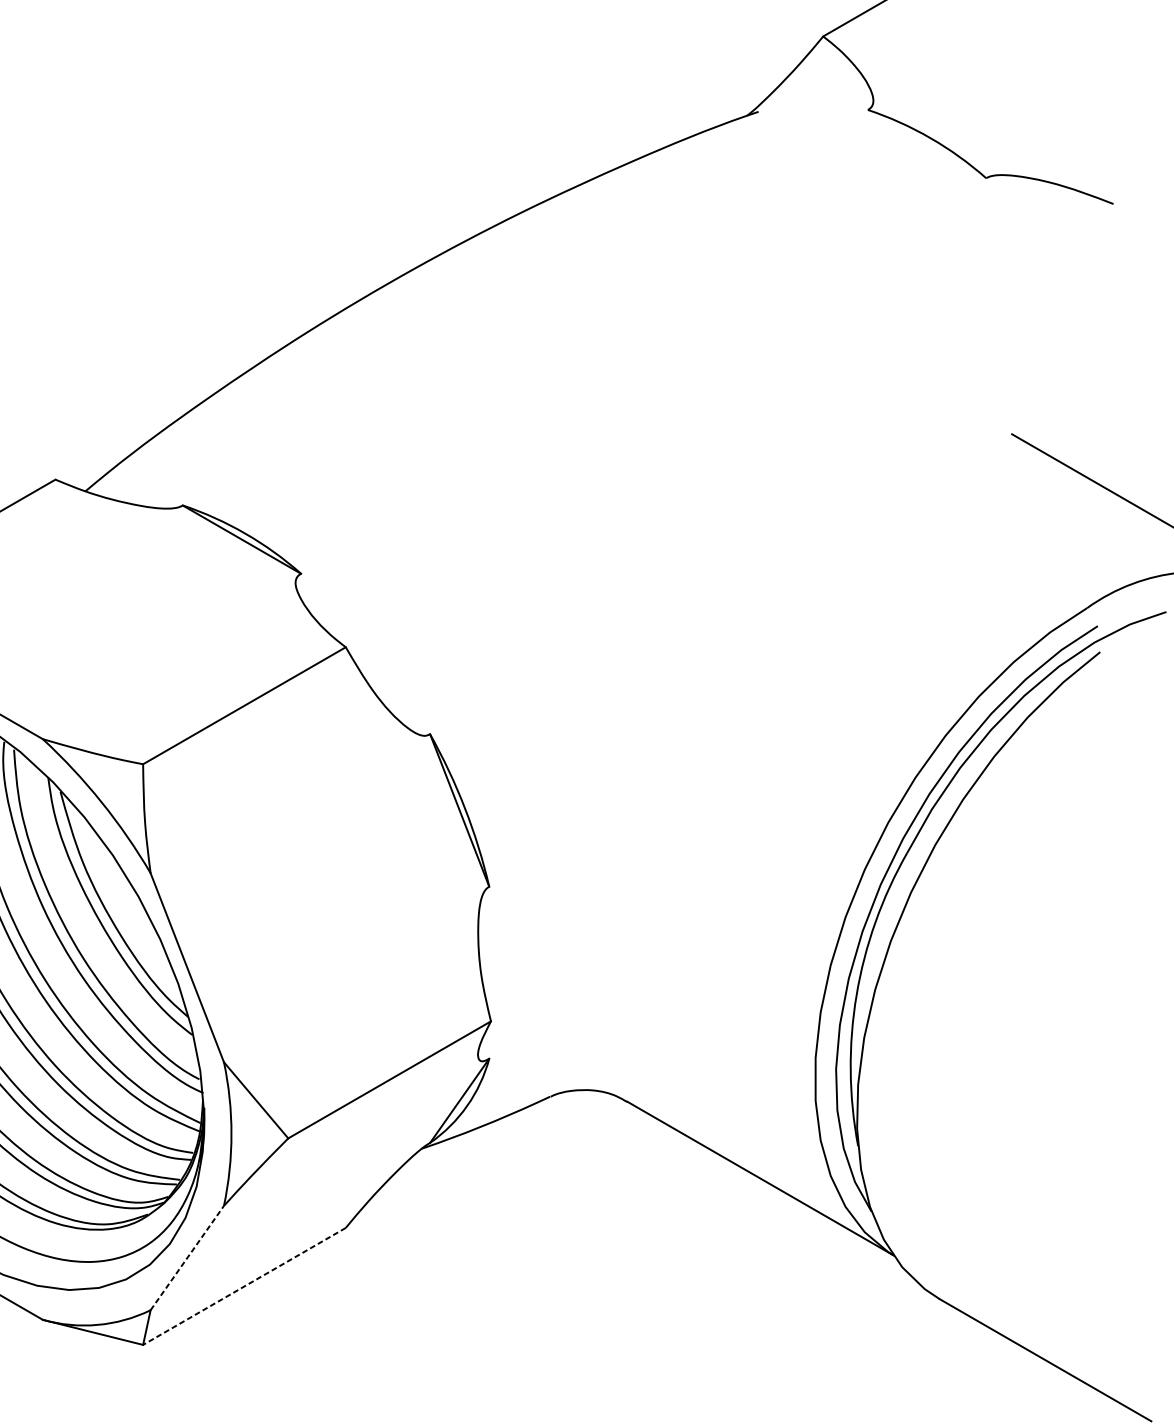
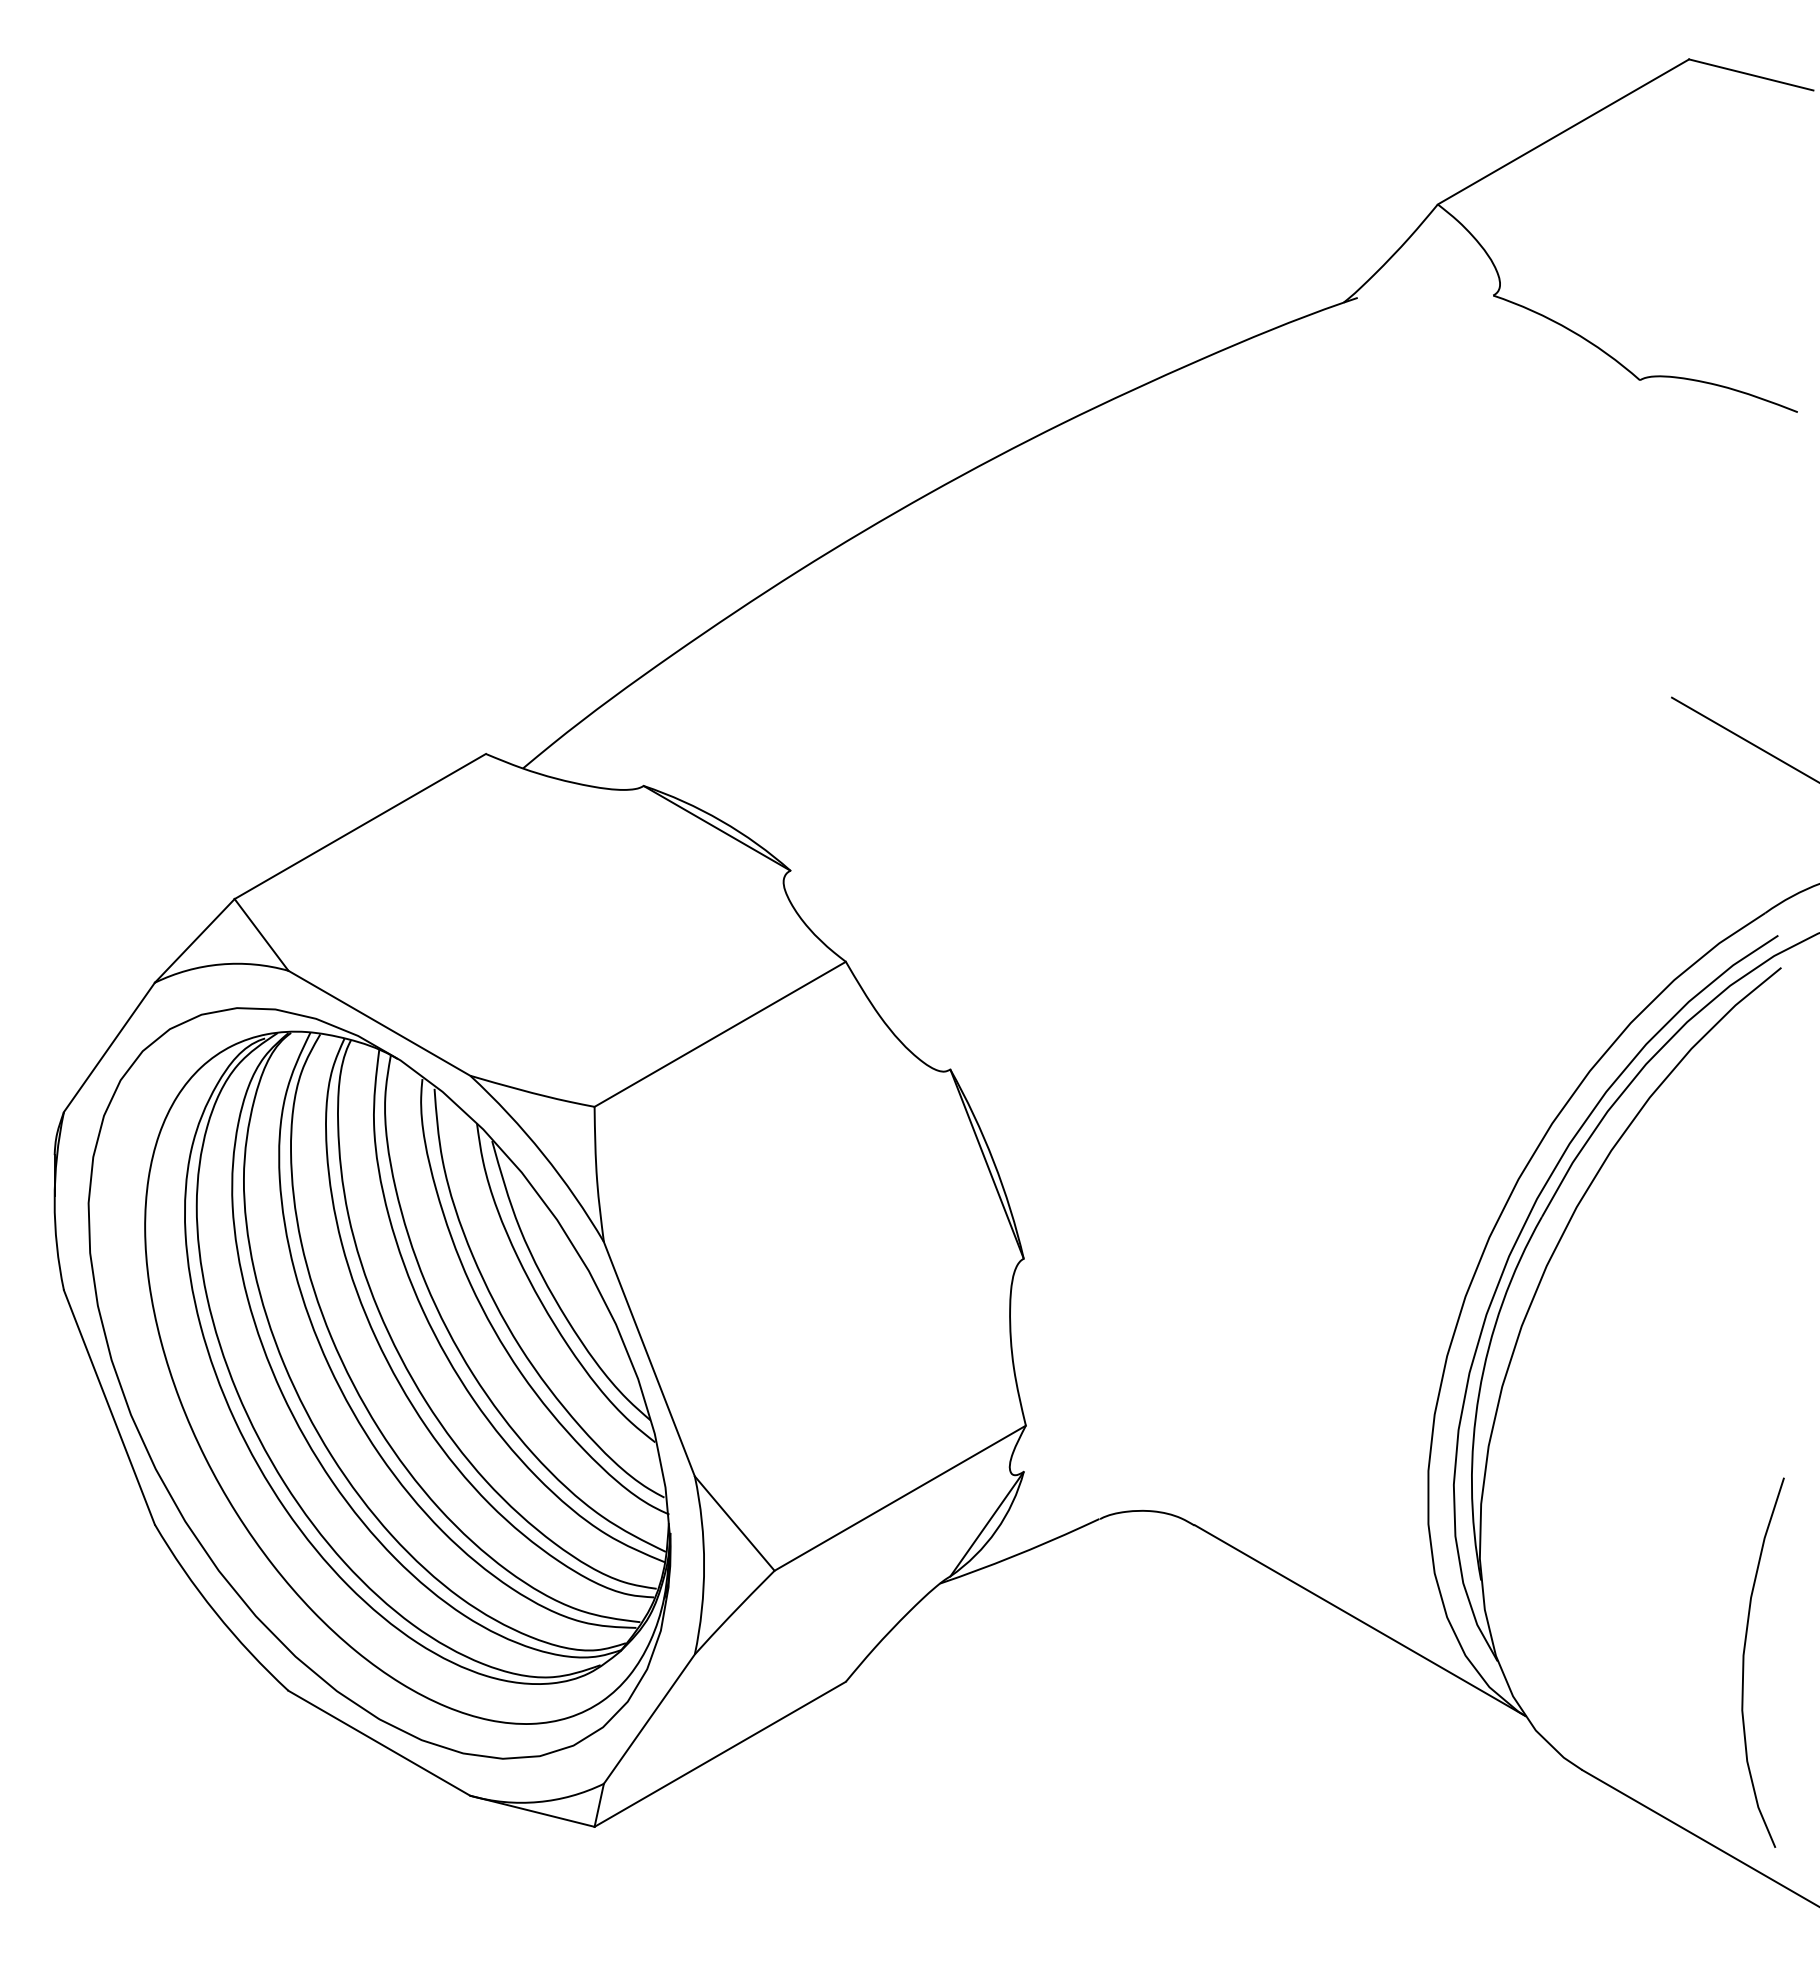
curve: (1070, 1212) -> (1744, 1662), added
line: (187, 1257) -> (649, 1718), dashed -> solid
line: (243, 1286) -> (719, 1754), dashed -> solid

